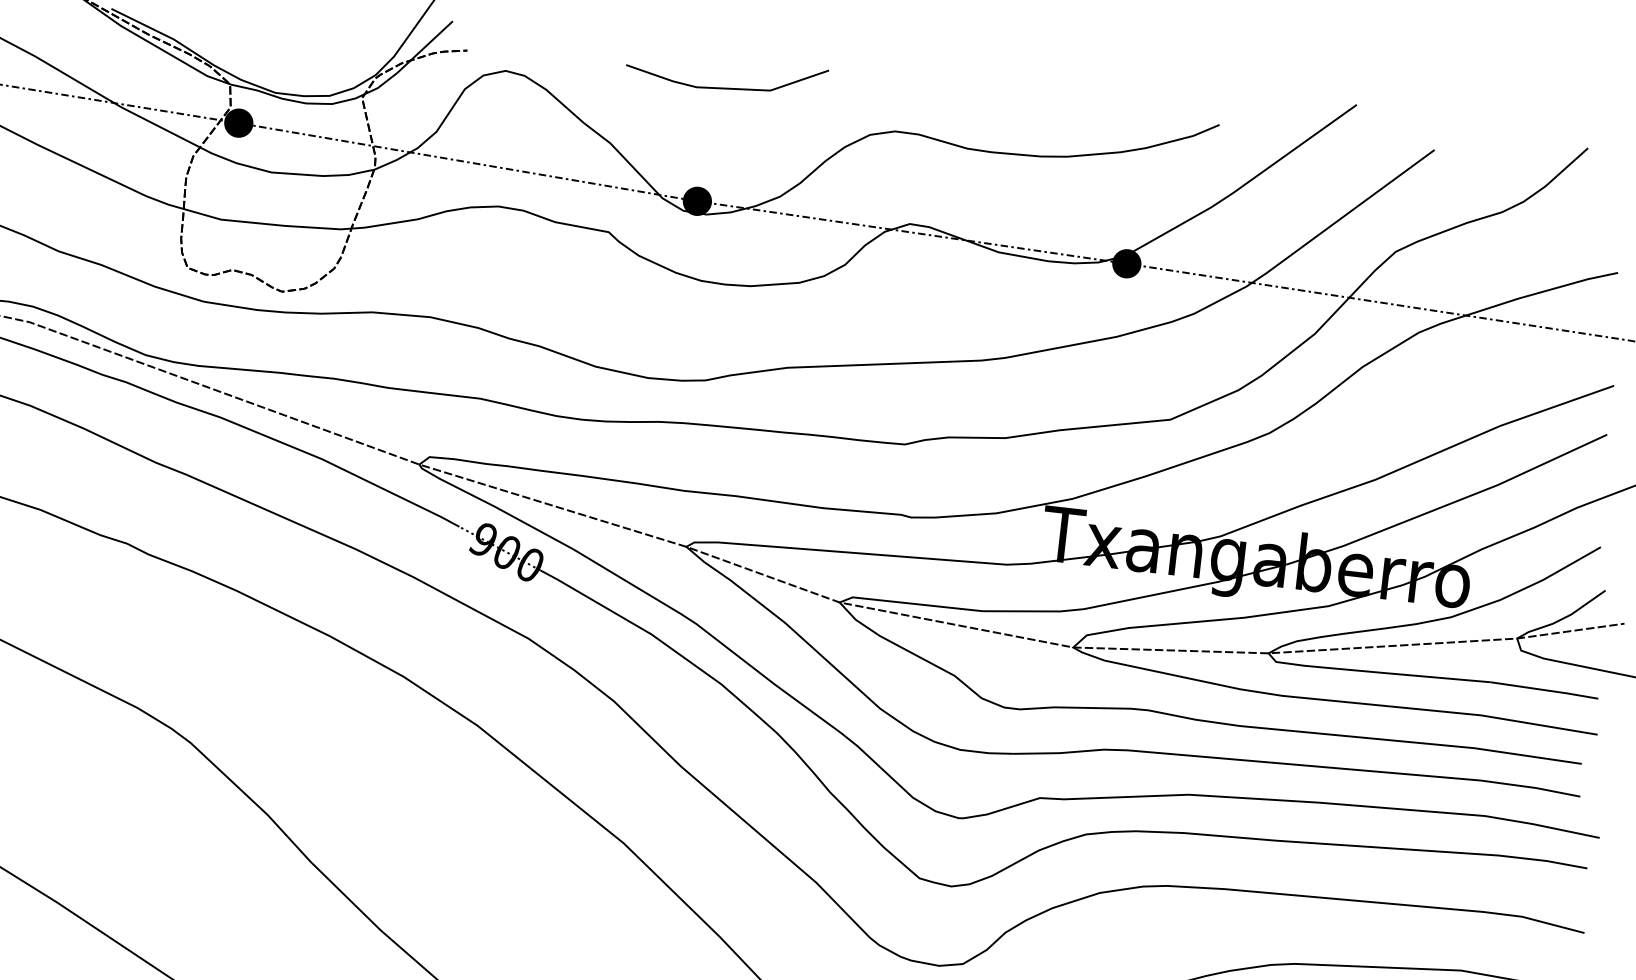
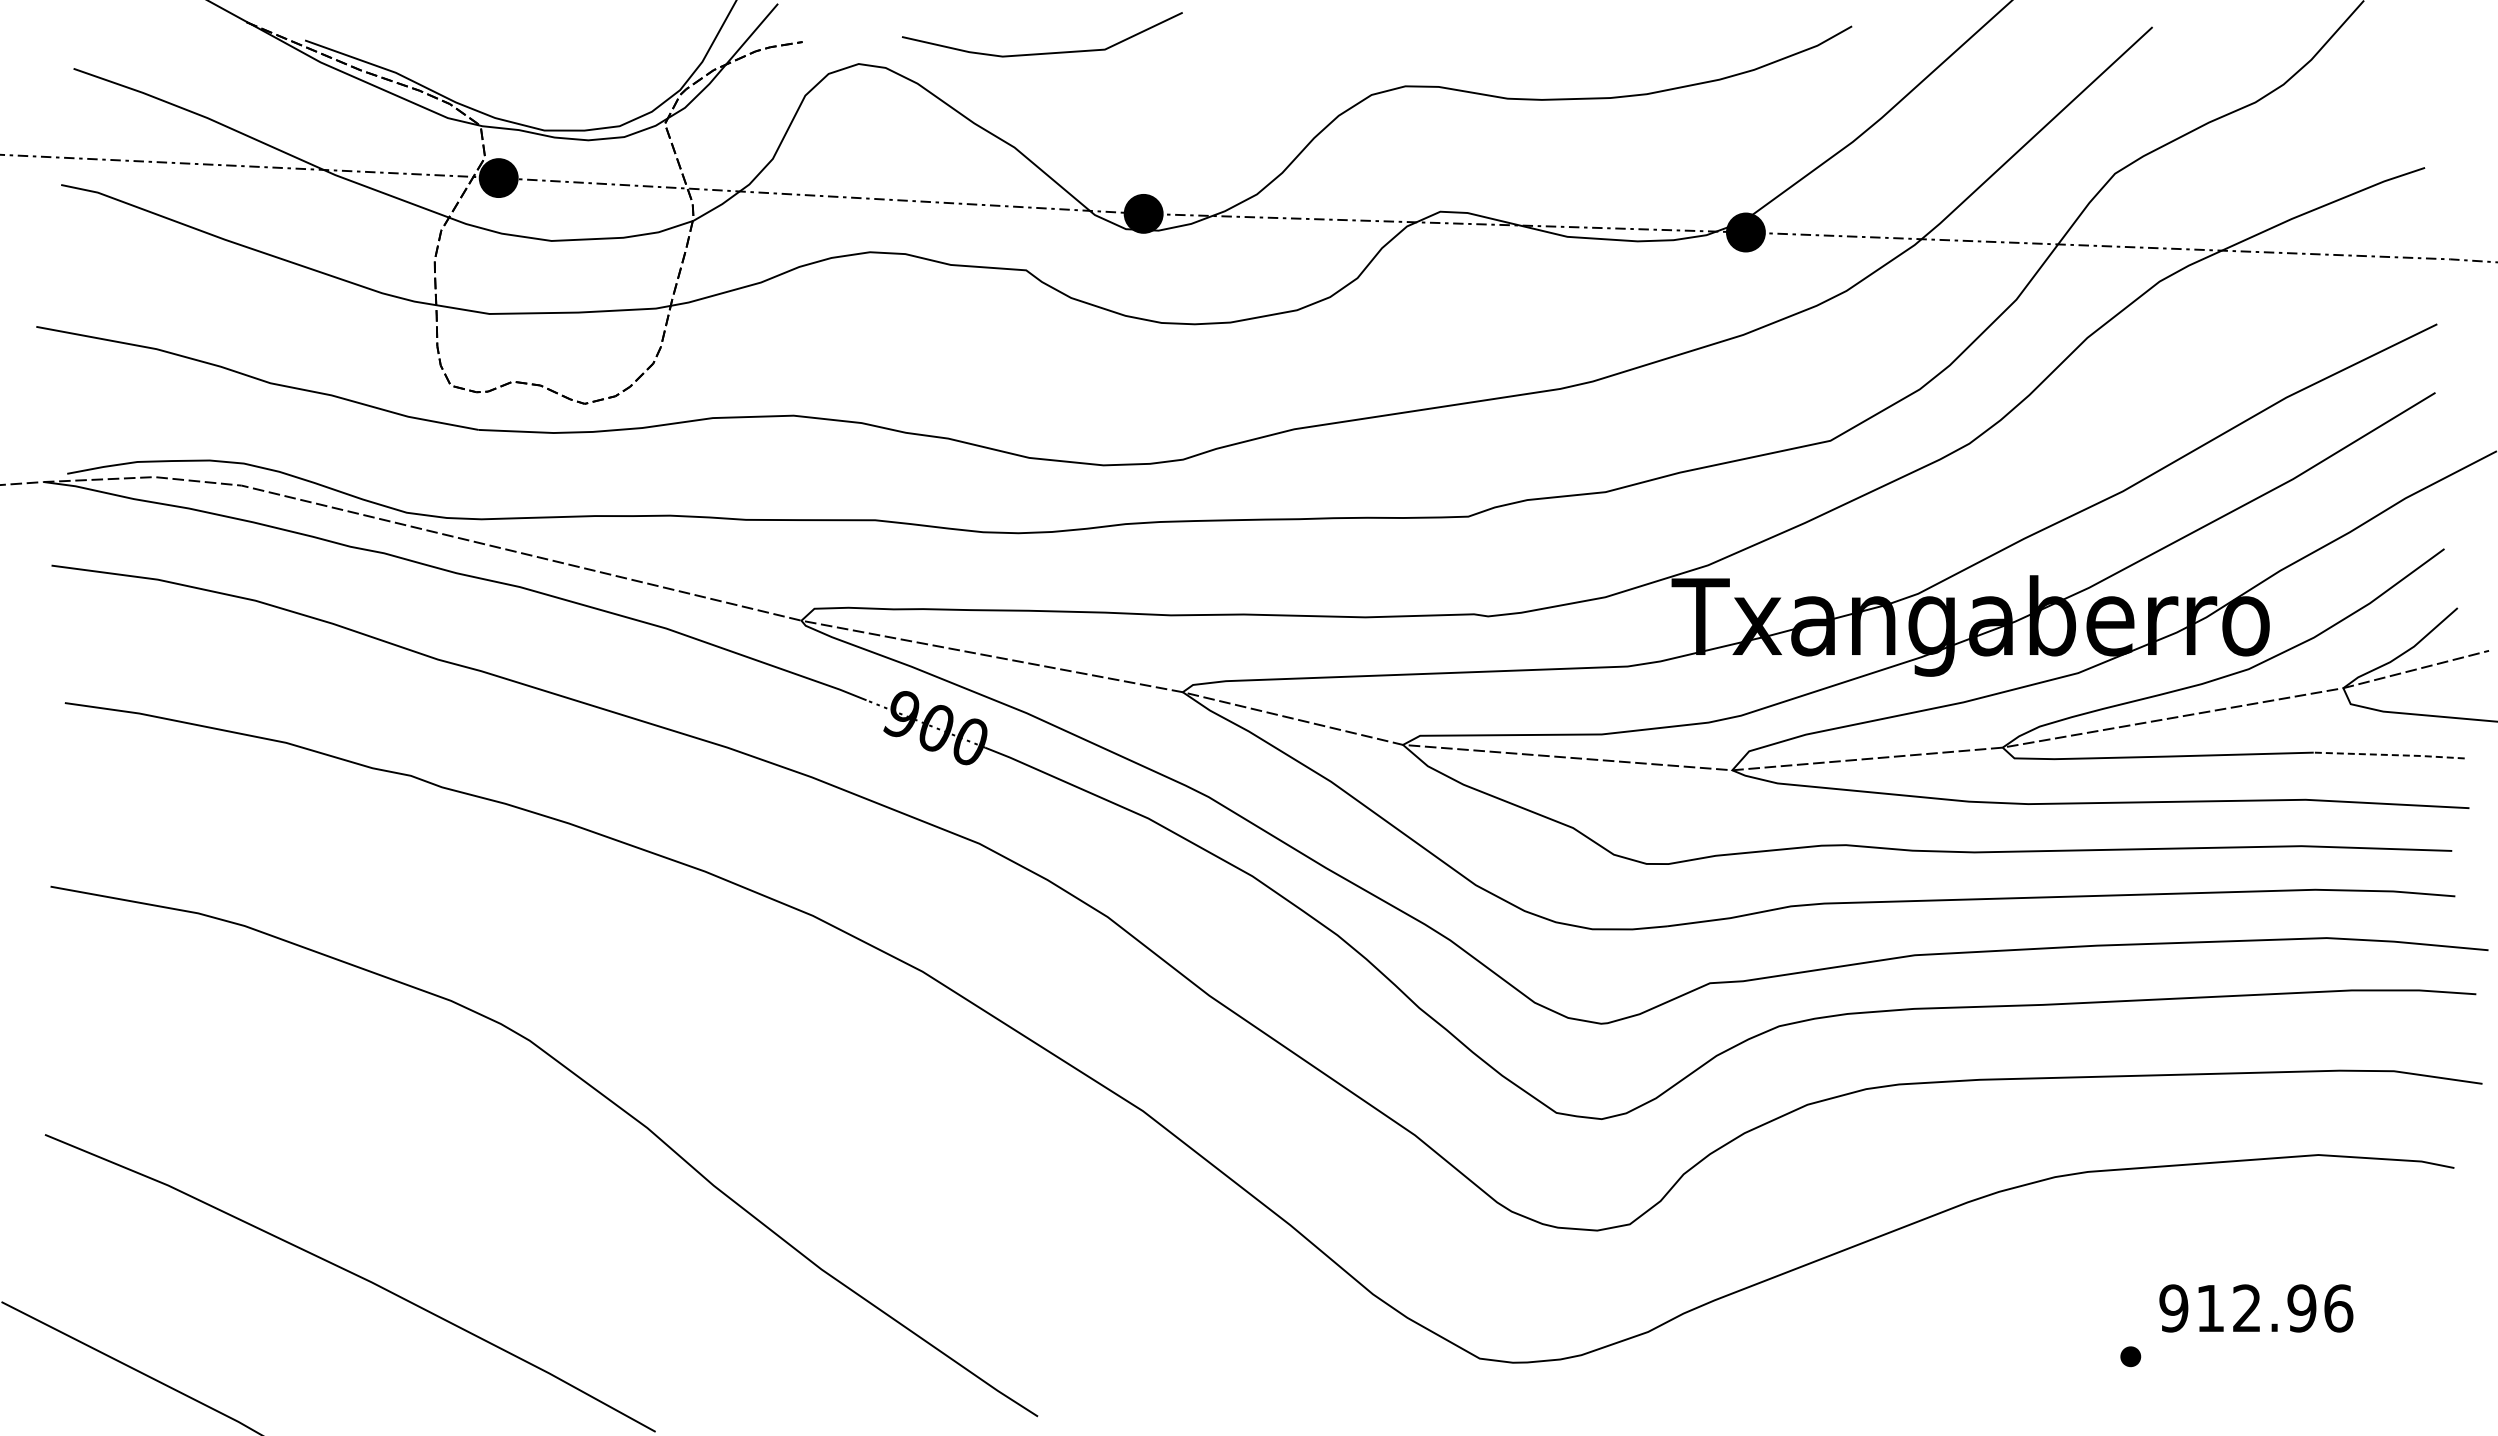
line: (726, 87) -> (1043, 52), moved
line: (1545, 690) -> (2390, 755), solid -> dashed

